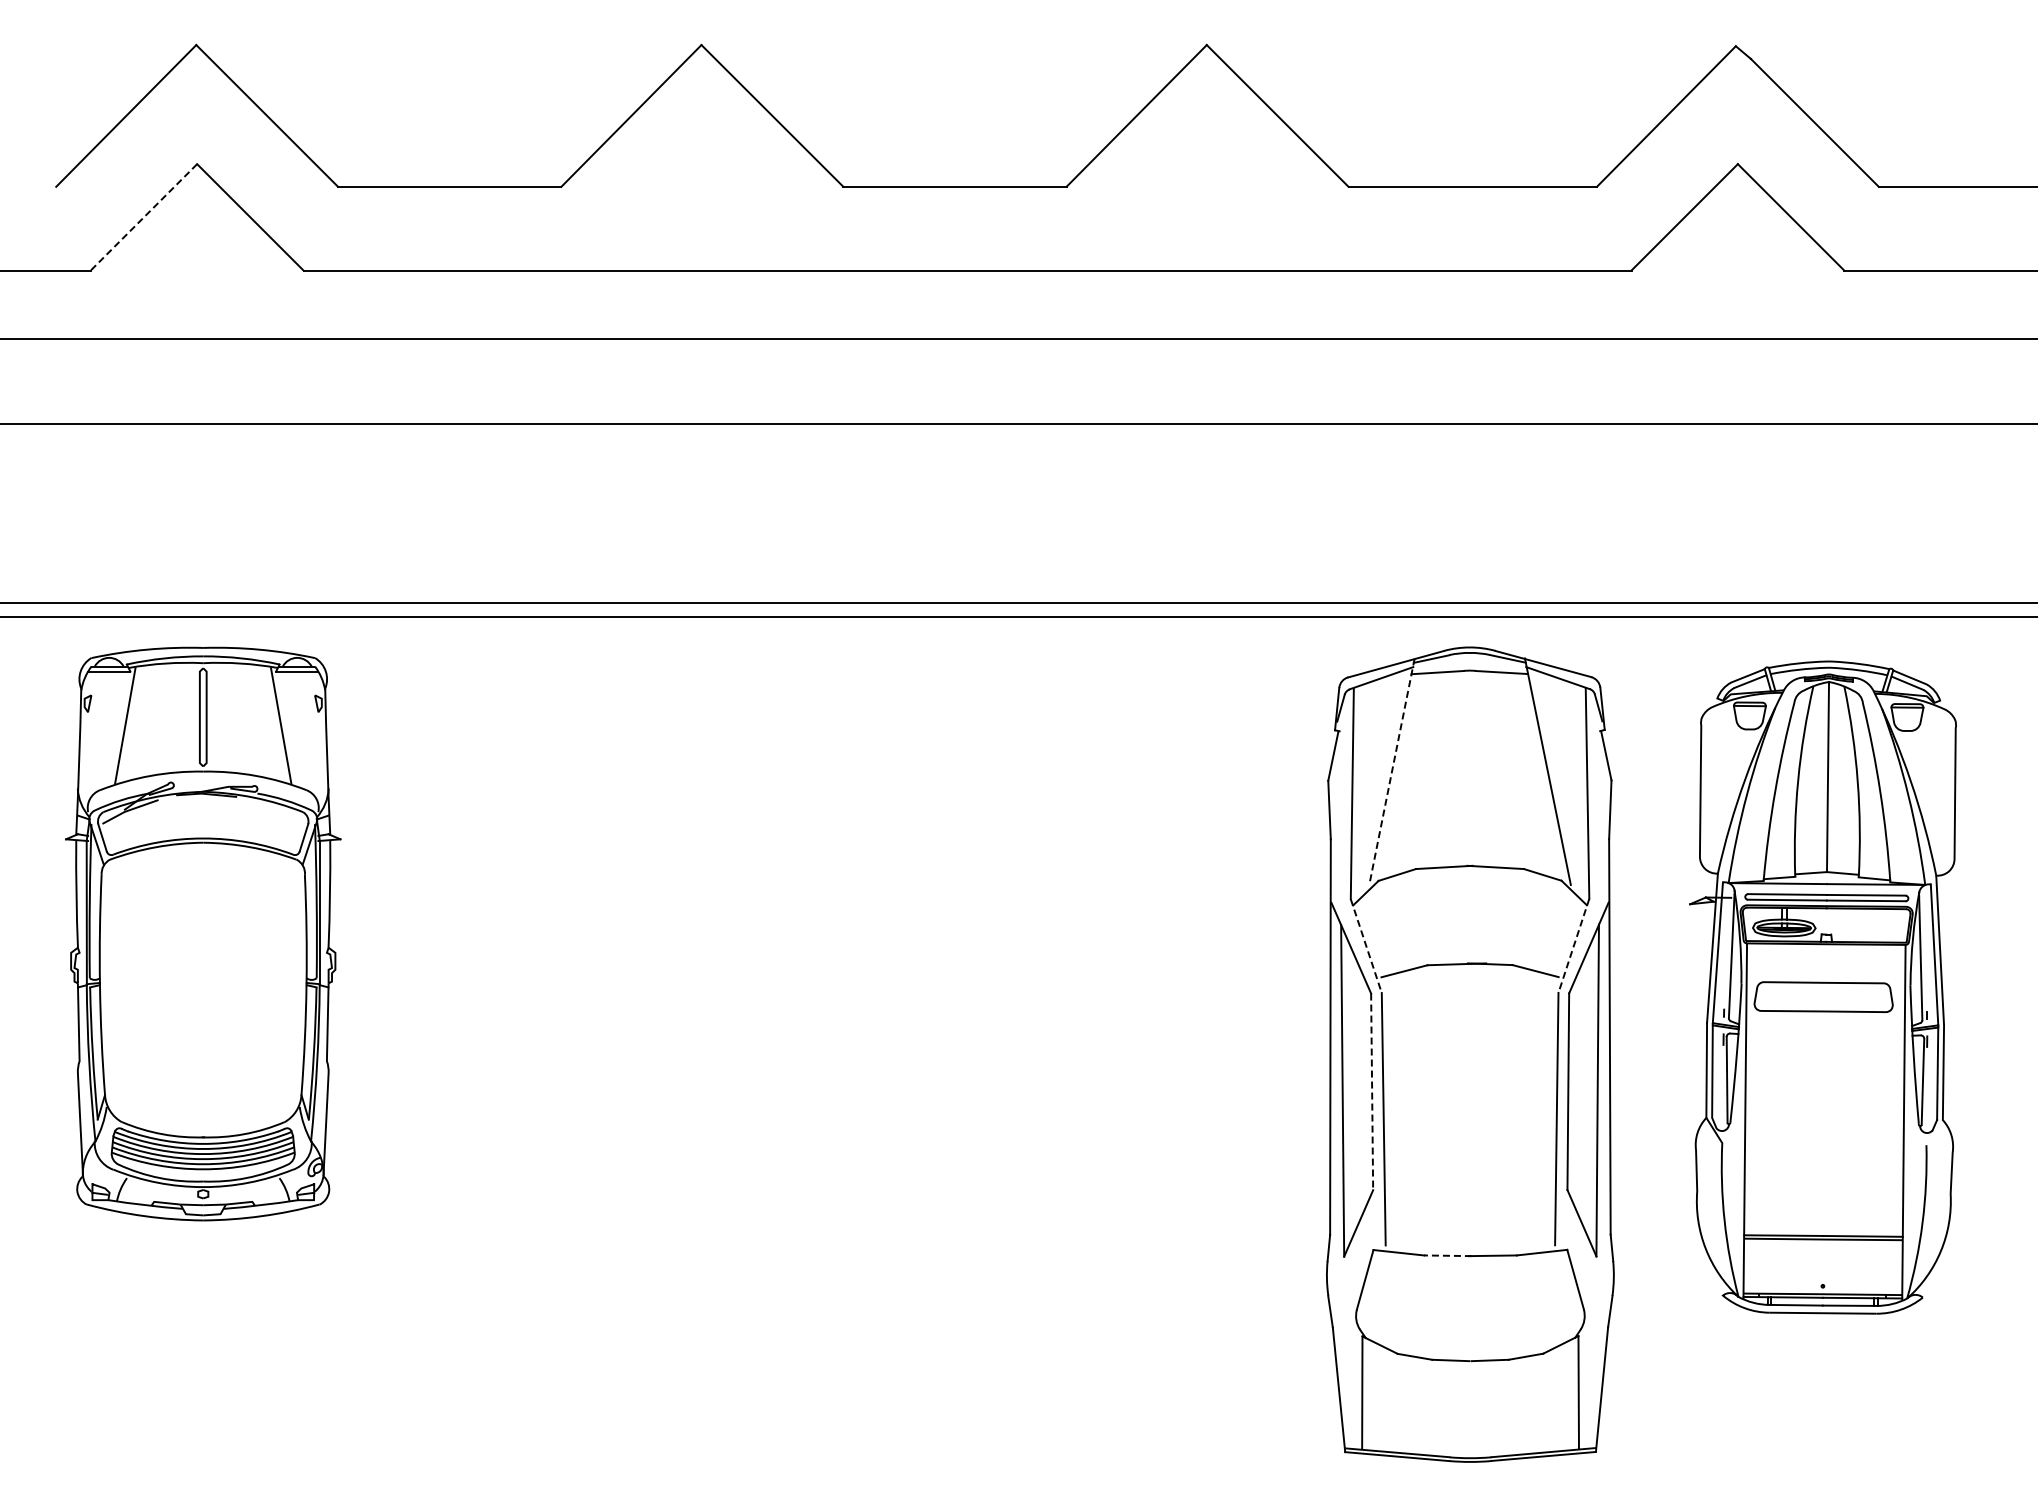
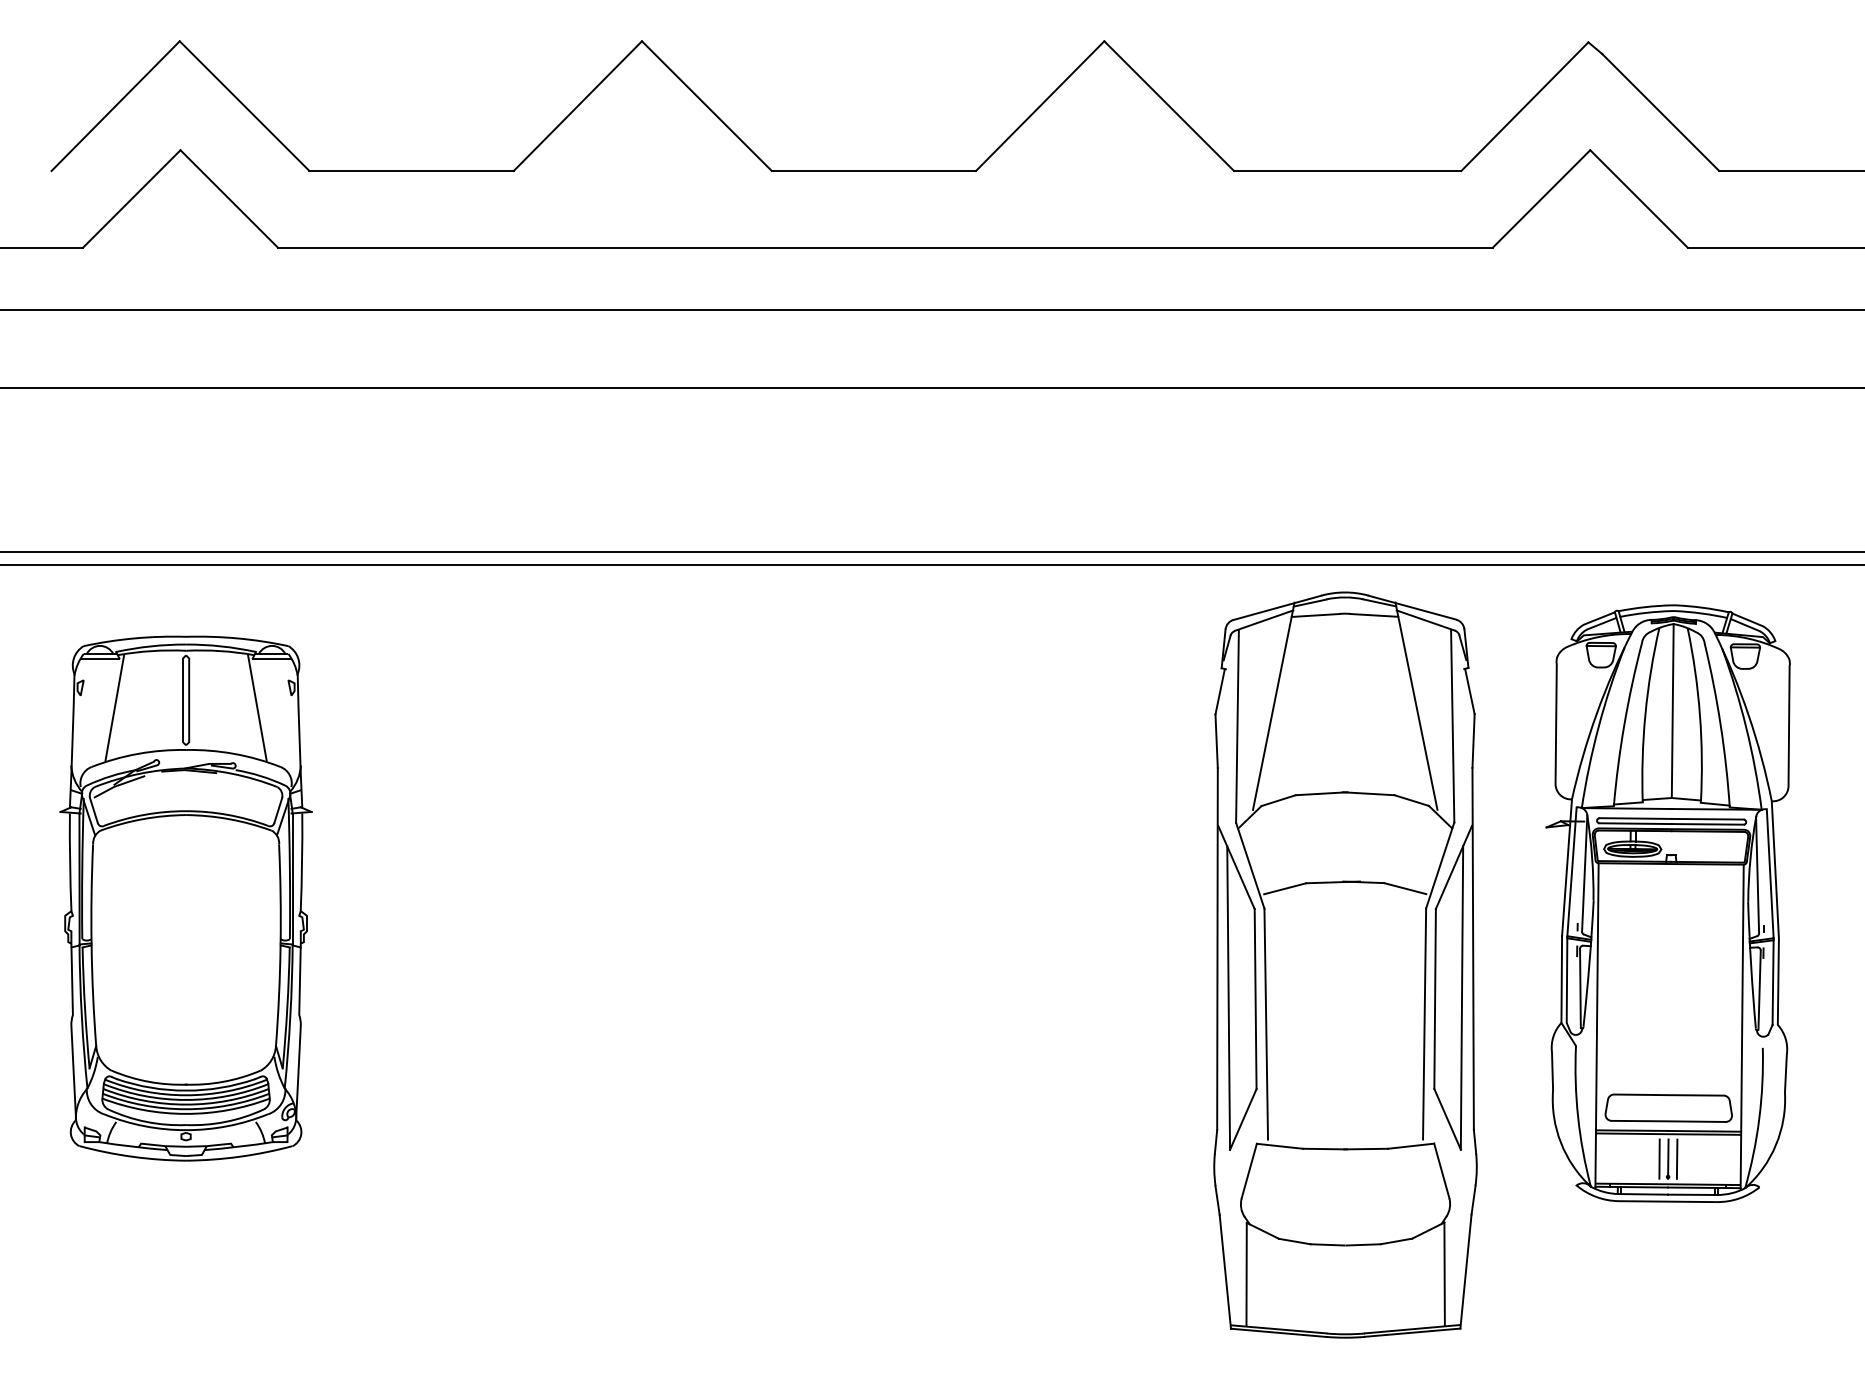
line: (143, 217) -> (131, 199), dashed -> solid
line: (1391, 772) -> (1273, 706), dashed -> solid
part: (203, 933) -> (186, 898), moved
line: (1366, 946) -> (1250, 866), dashed -> solid
line: (1573, 946) -> (1439, 866), dashed -> solid
part: (1823, 996) -> (1668, 1107), moved
line: (1372, 1092) -> (1255, 999), dashed -> solid
line: (1447, 1255) -> (1324, 1148), dashed -> solid
line: (1813, 1266) -> (1659, 1158), added
line: (1822, 1266) -> (1667, 1158), added
line: (1832, 1266) -> (1676, 1158), added

